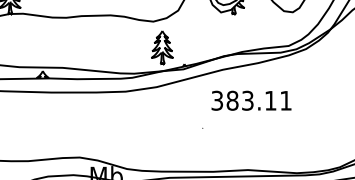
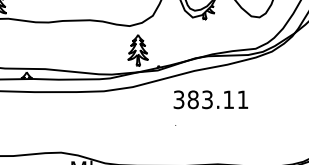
text: (251, 100) -> (210, 99), moved

